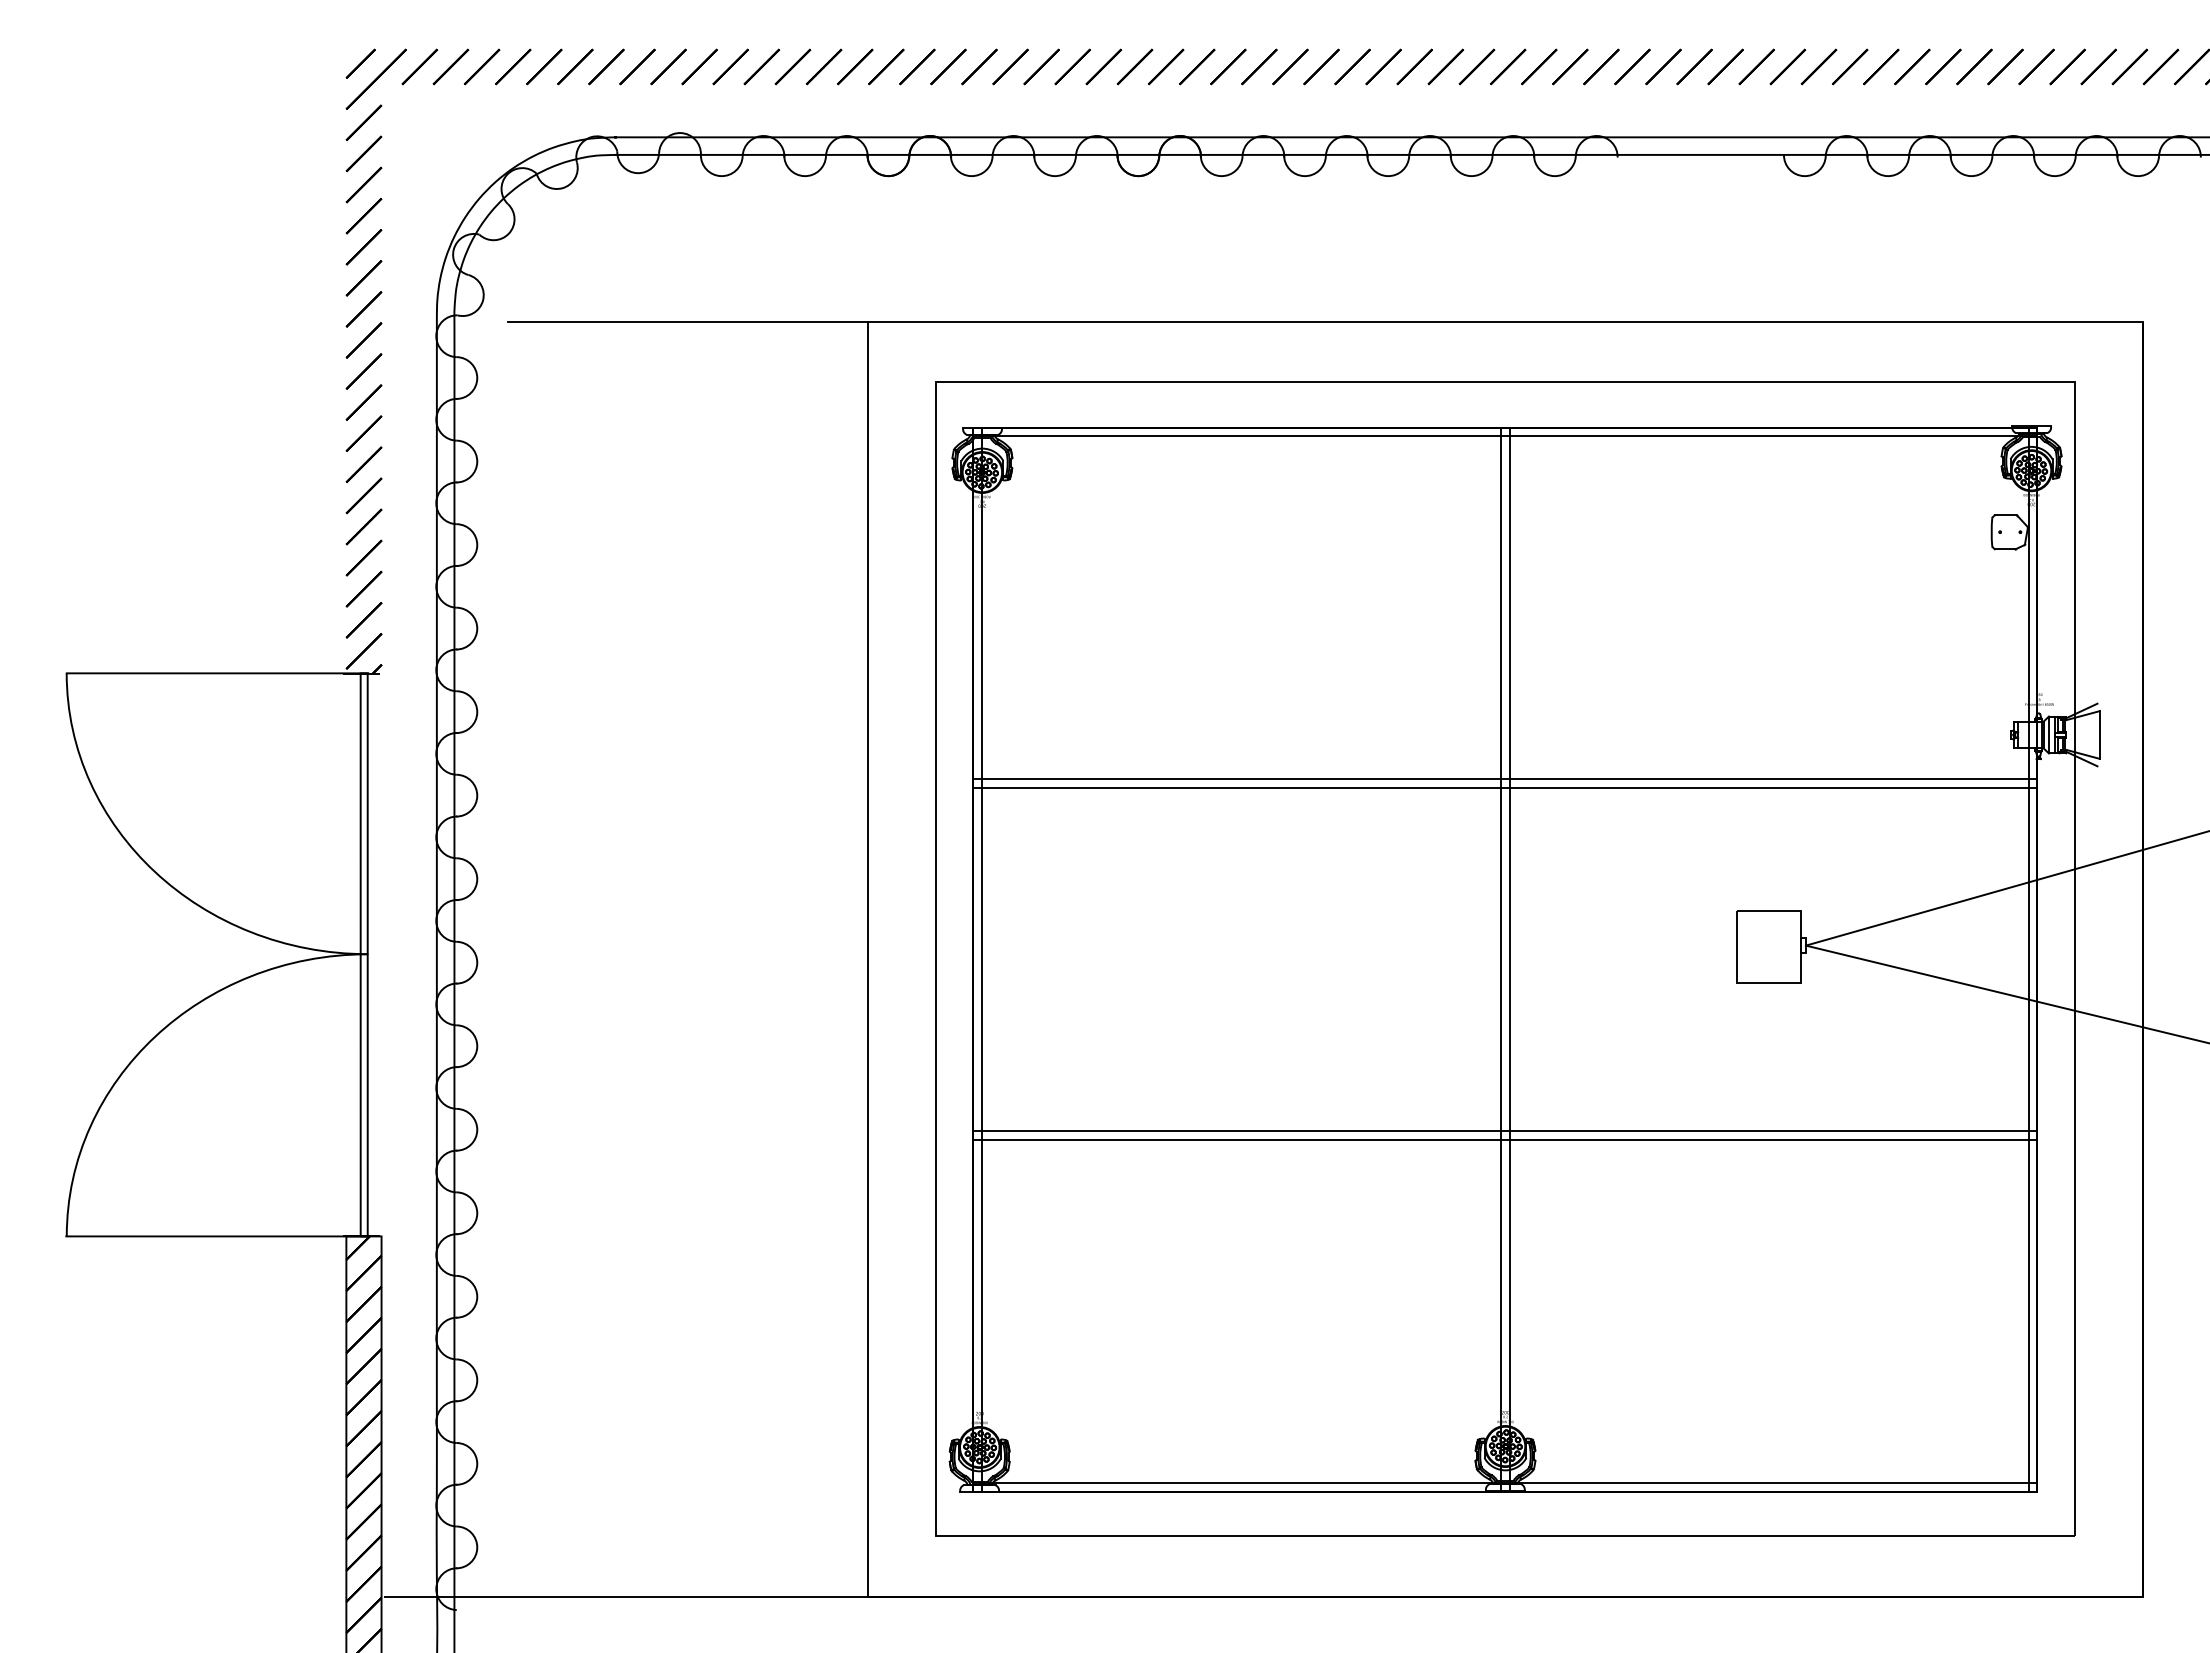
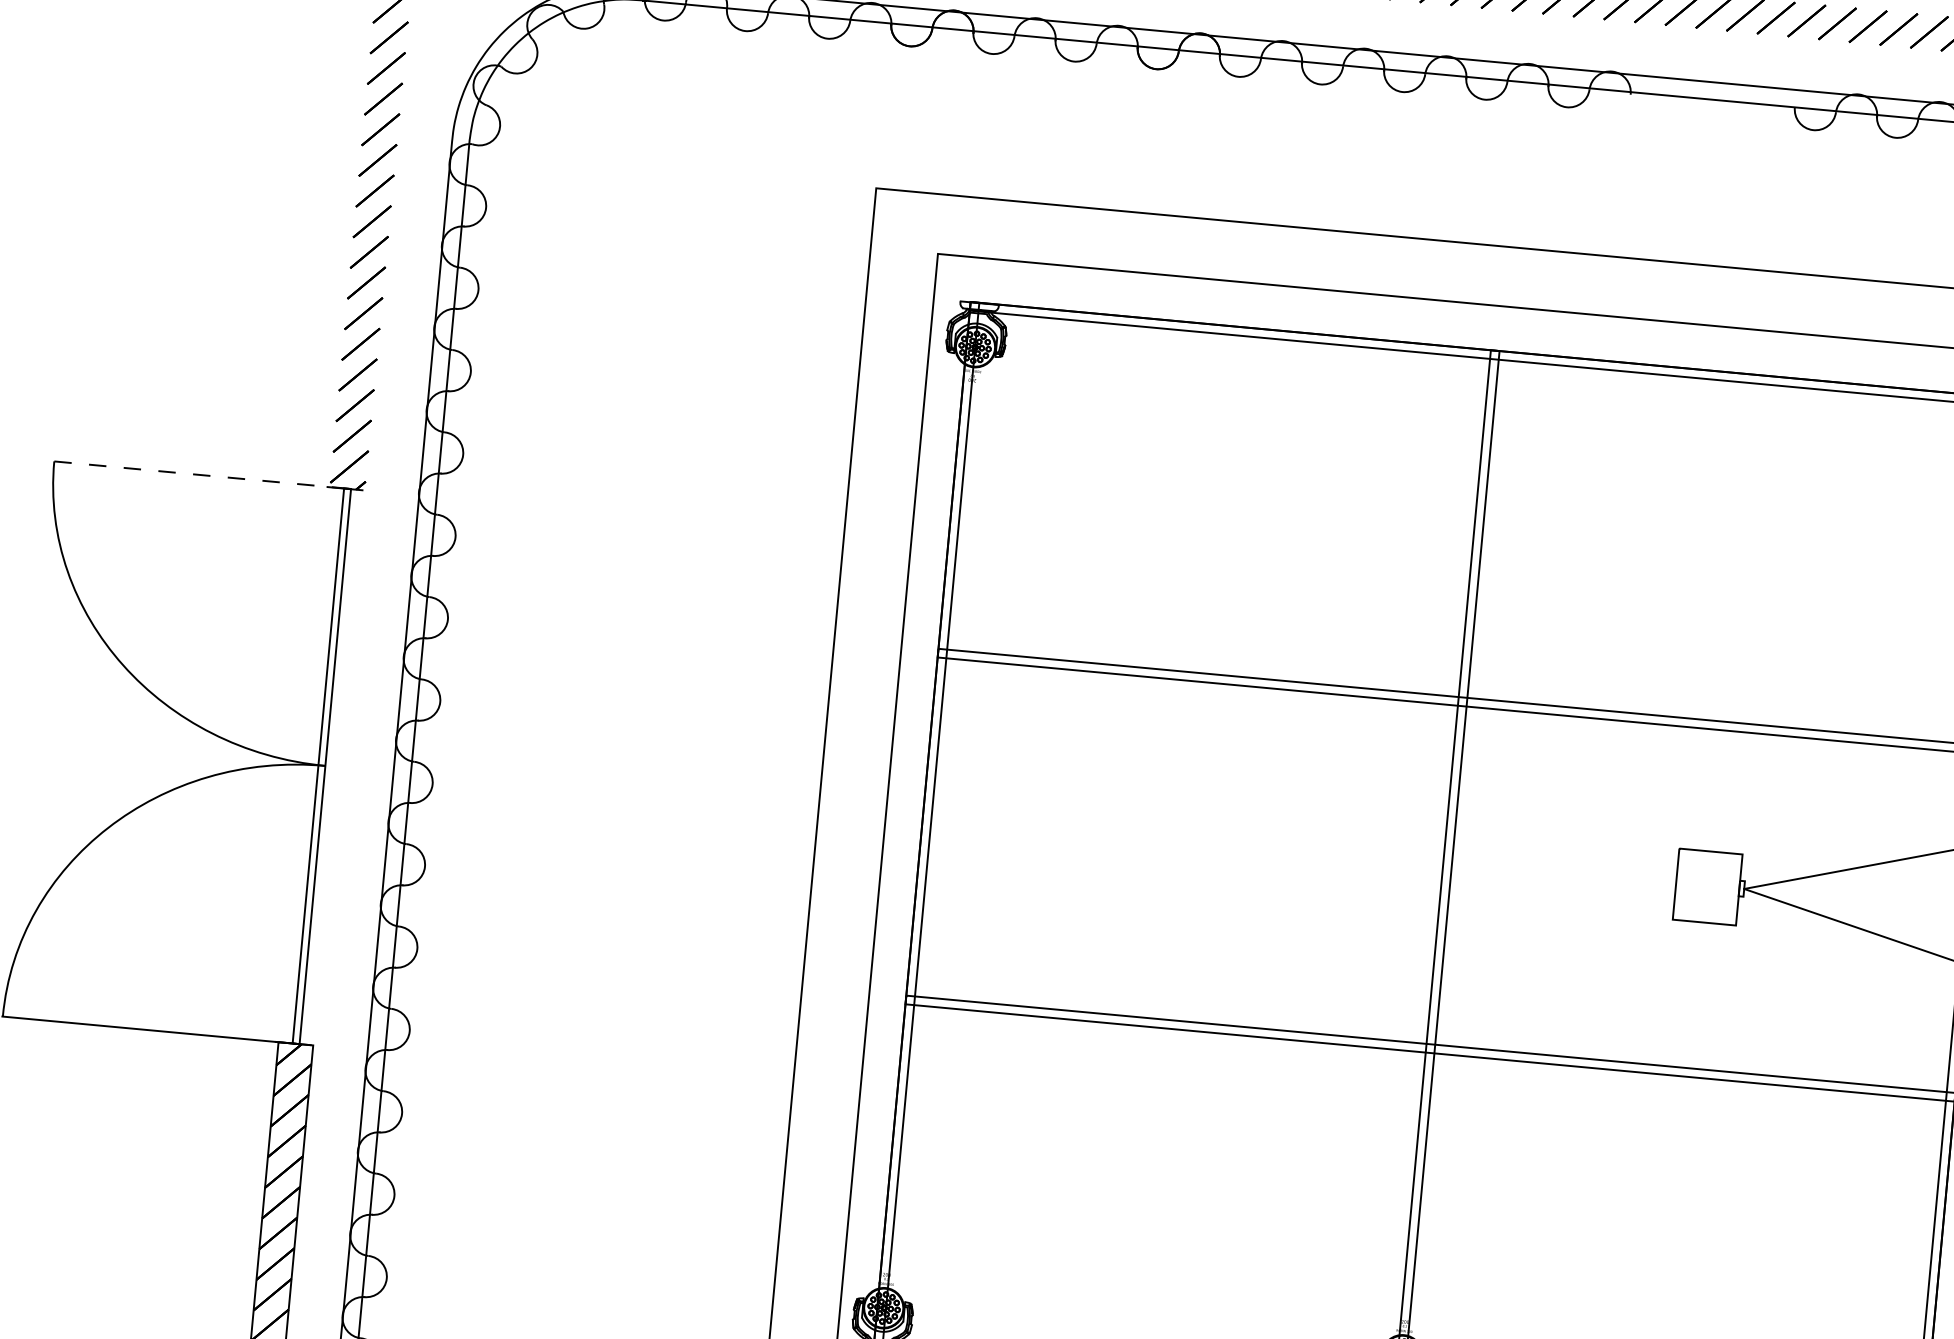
line: (687, 322) -> (698, 172), removed
line: (217, 673) -> (202, 475), solid -> dashed

